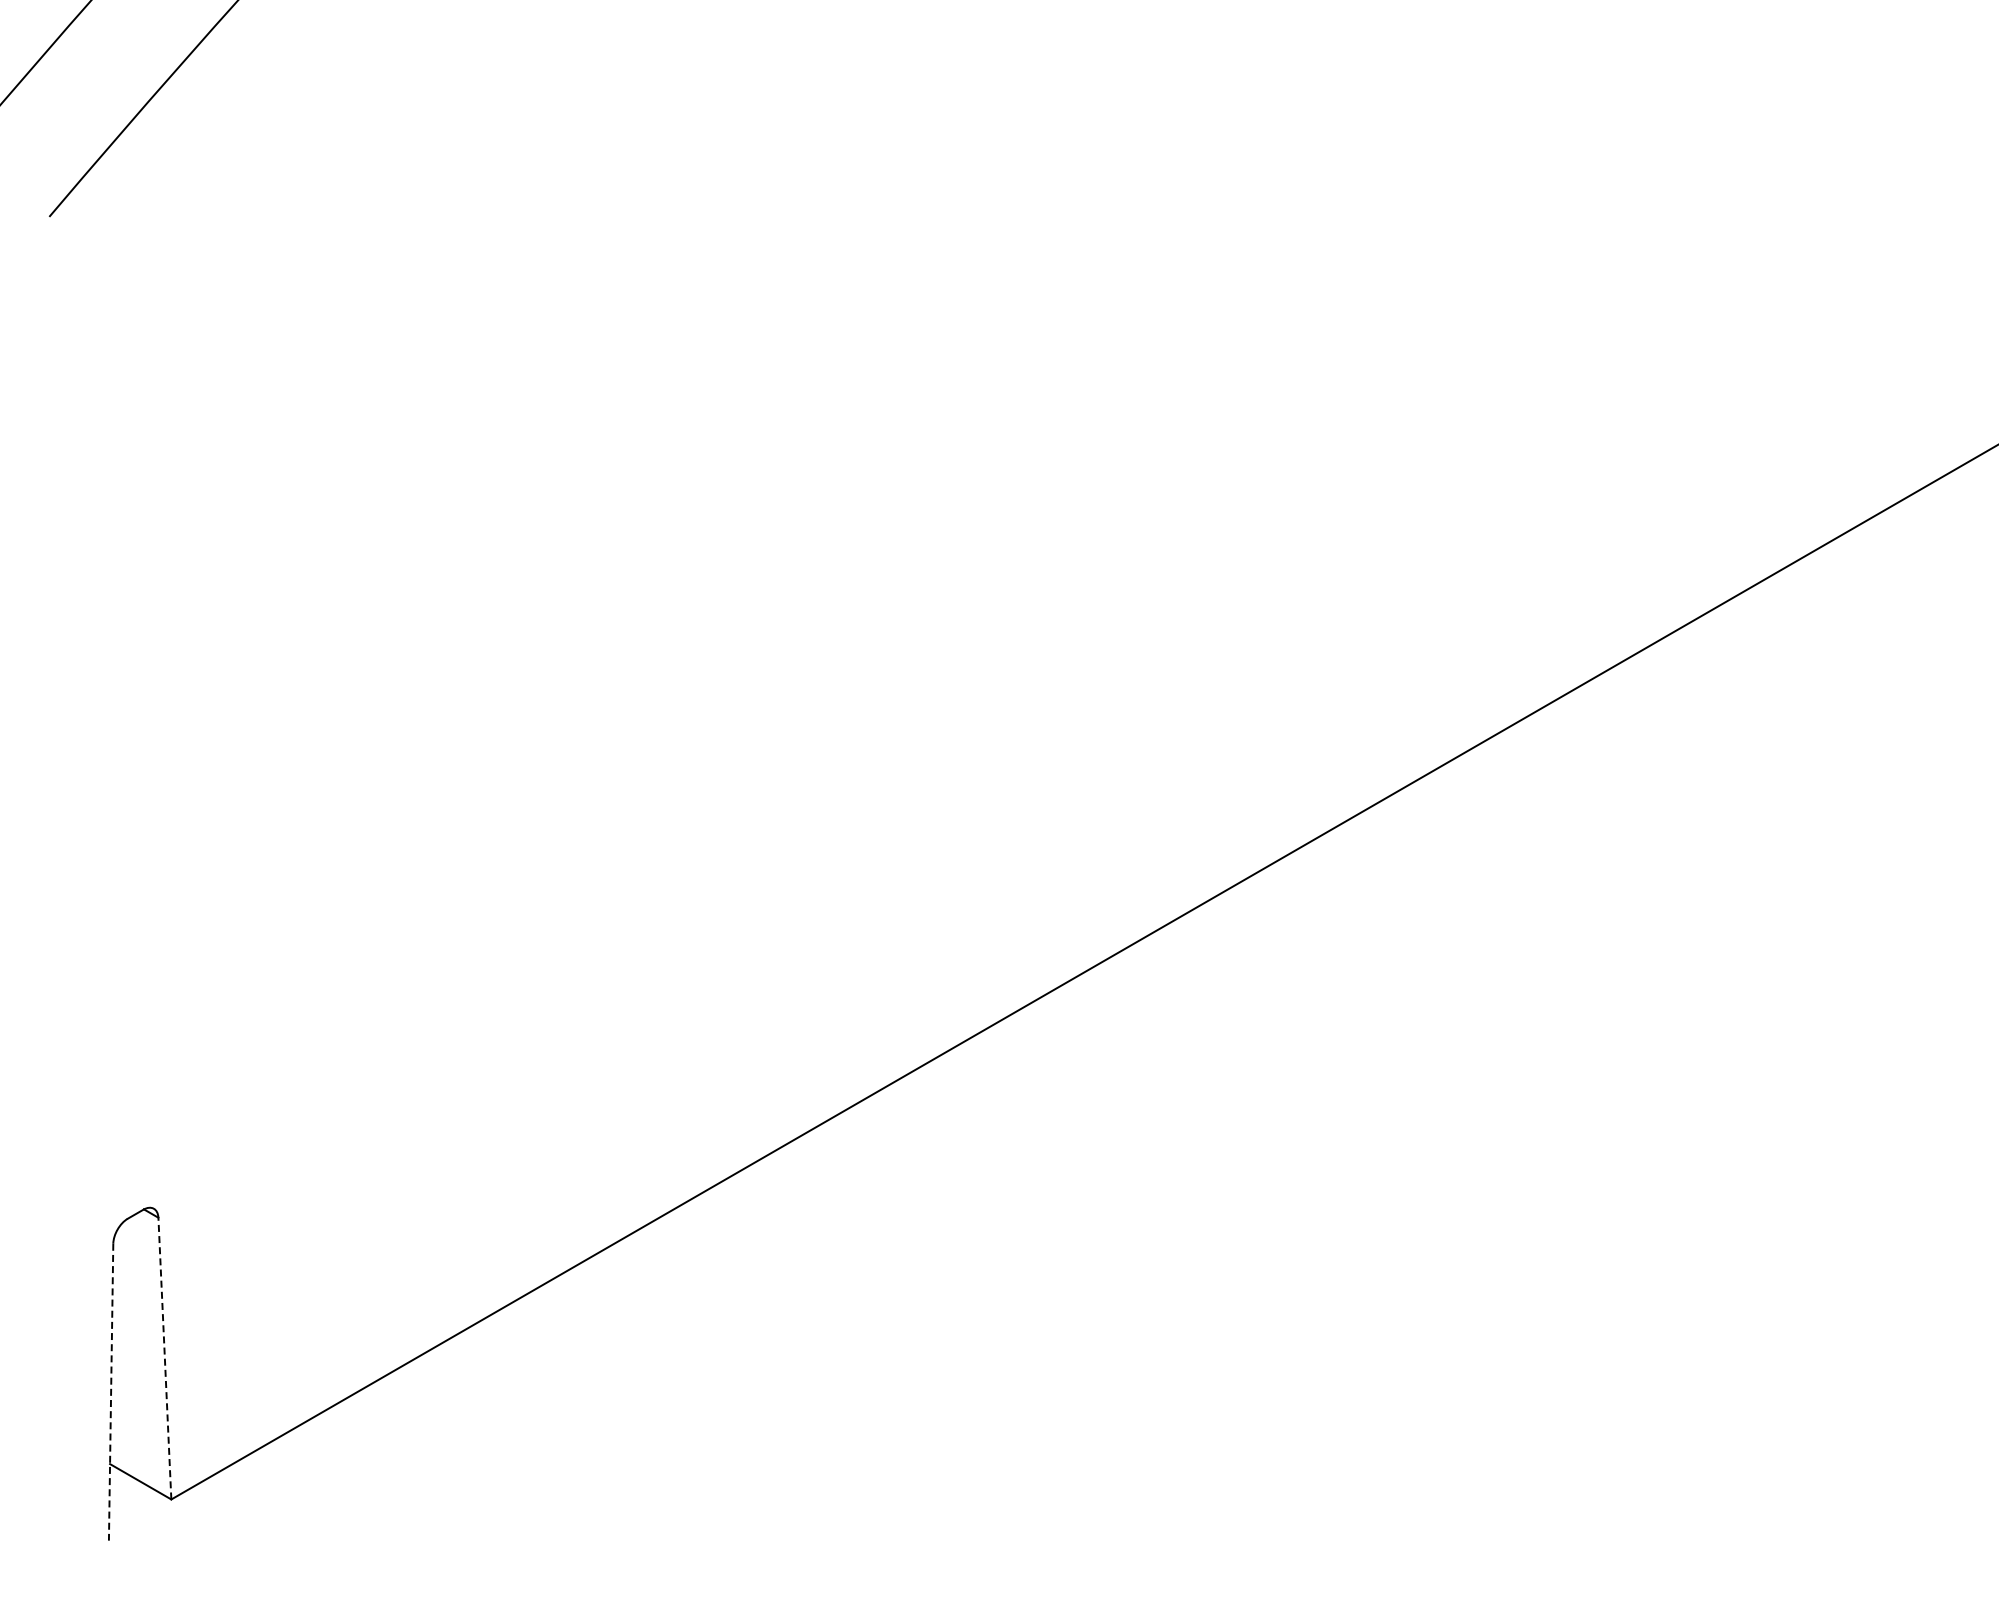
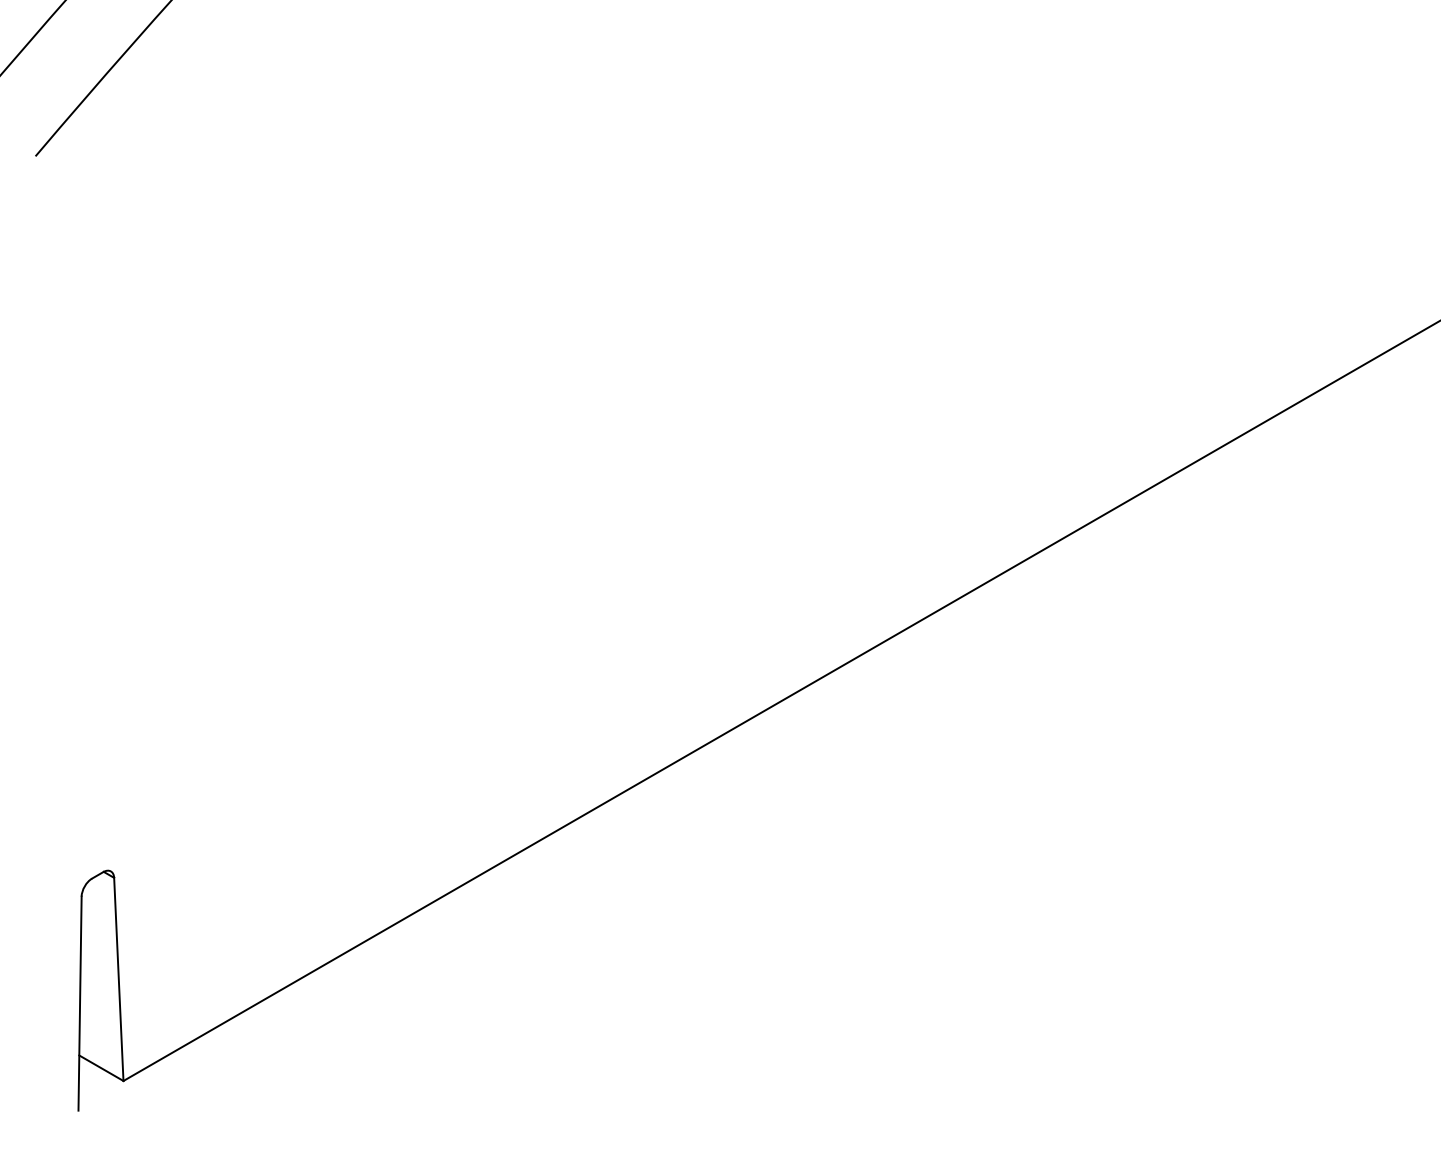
line: (164, 1358) -> (118, 979), dashed -> solid
line: (111, 1392) -> (80, 1003), dashed -> solid

